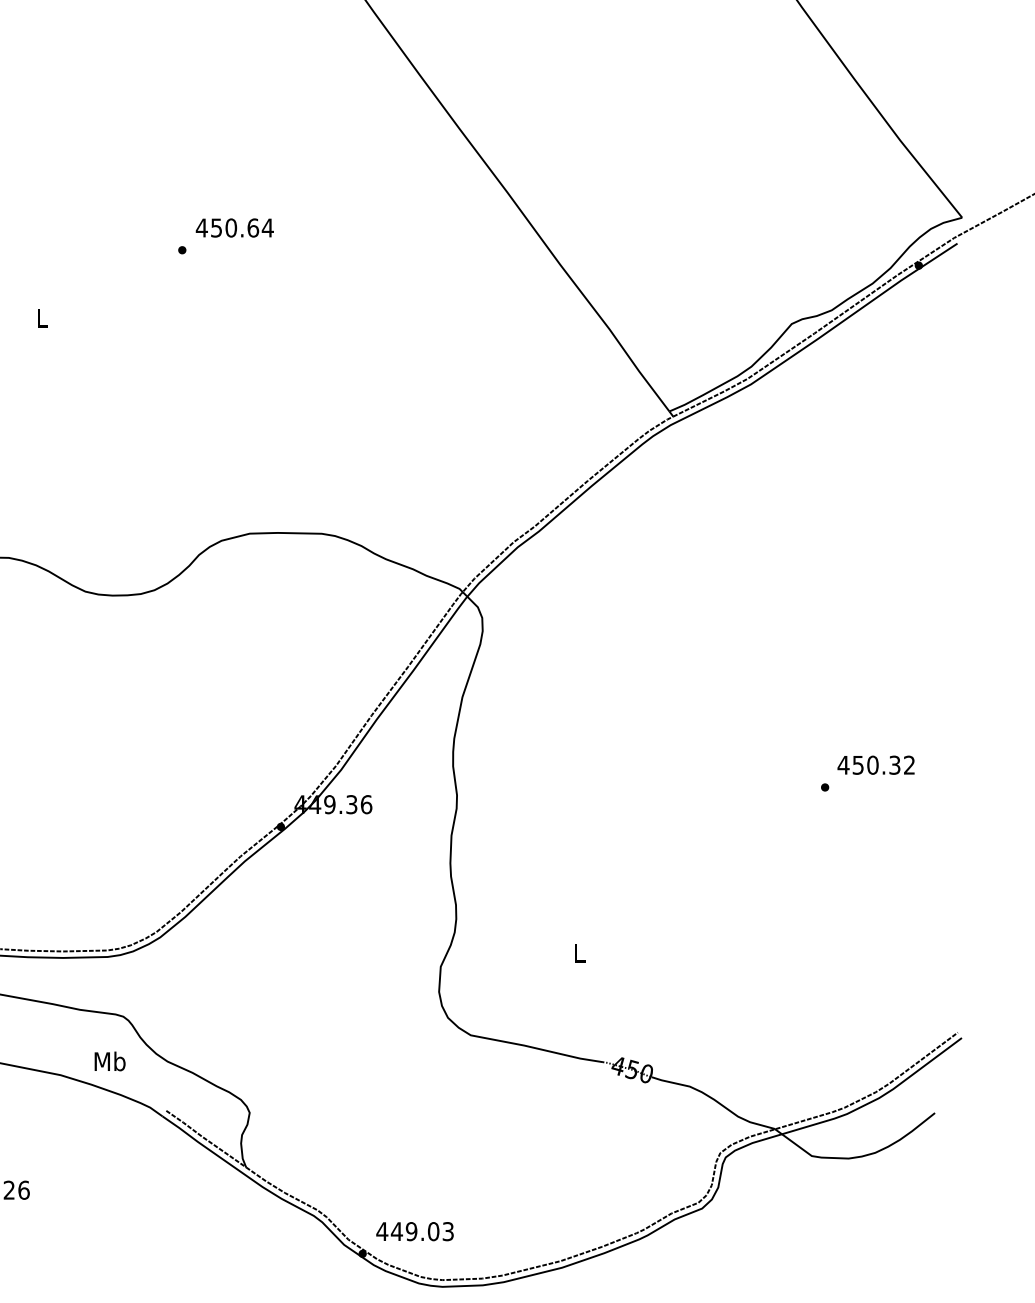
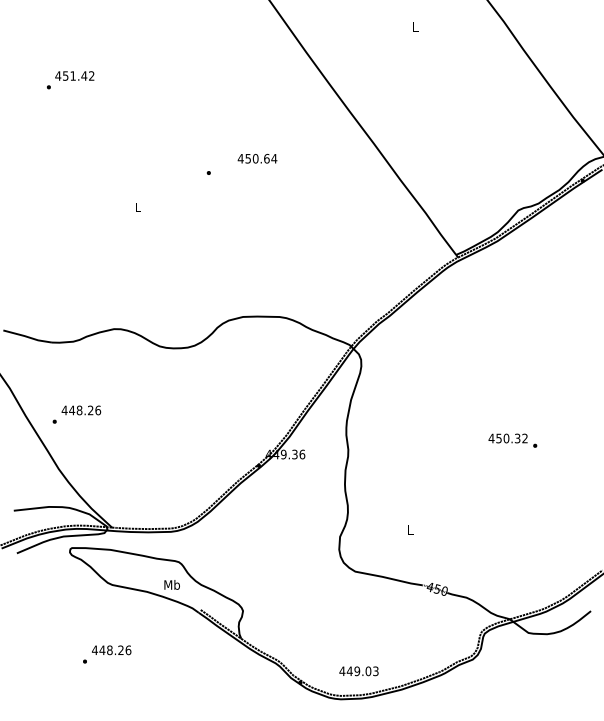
text: (234, 227) -> (257, 158), moved
text: (874, 765) -> (507, 438), moved
text: (414, 1231) -> (358, 671), moved

